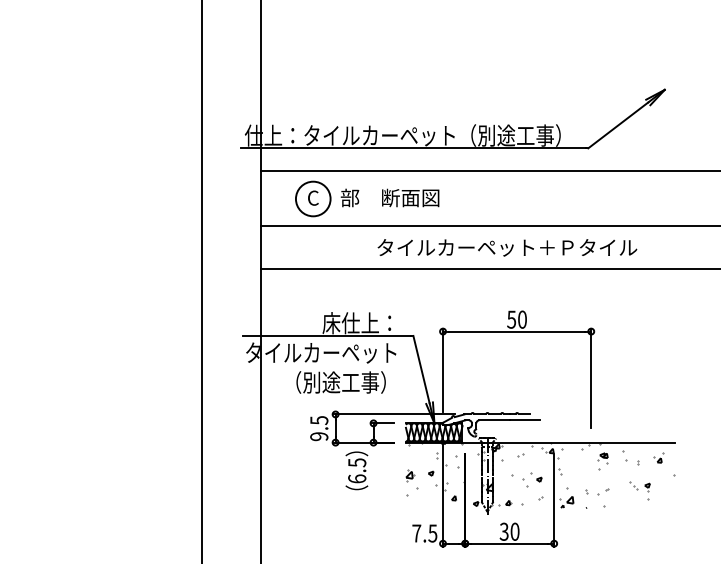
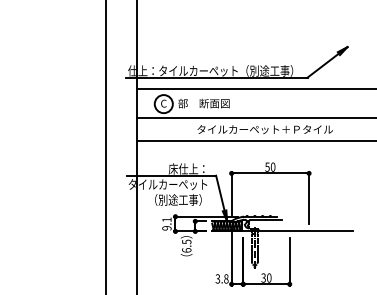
text: (318, 419) -> (166, 219), 9.5 -> 9.1
hatch: (540, 475) -> (282, 248), removed
text: (423, 532) -> (221, 278), 7.5 -> 3.8

